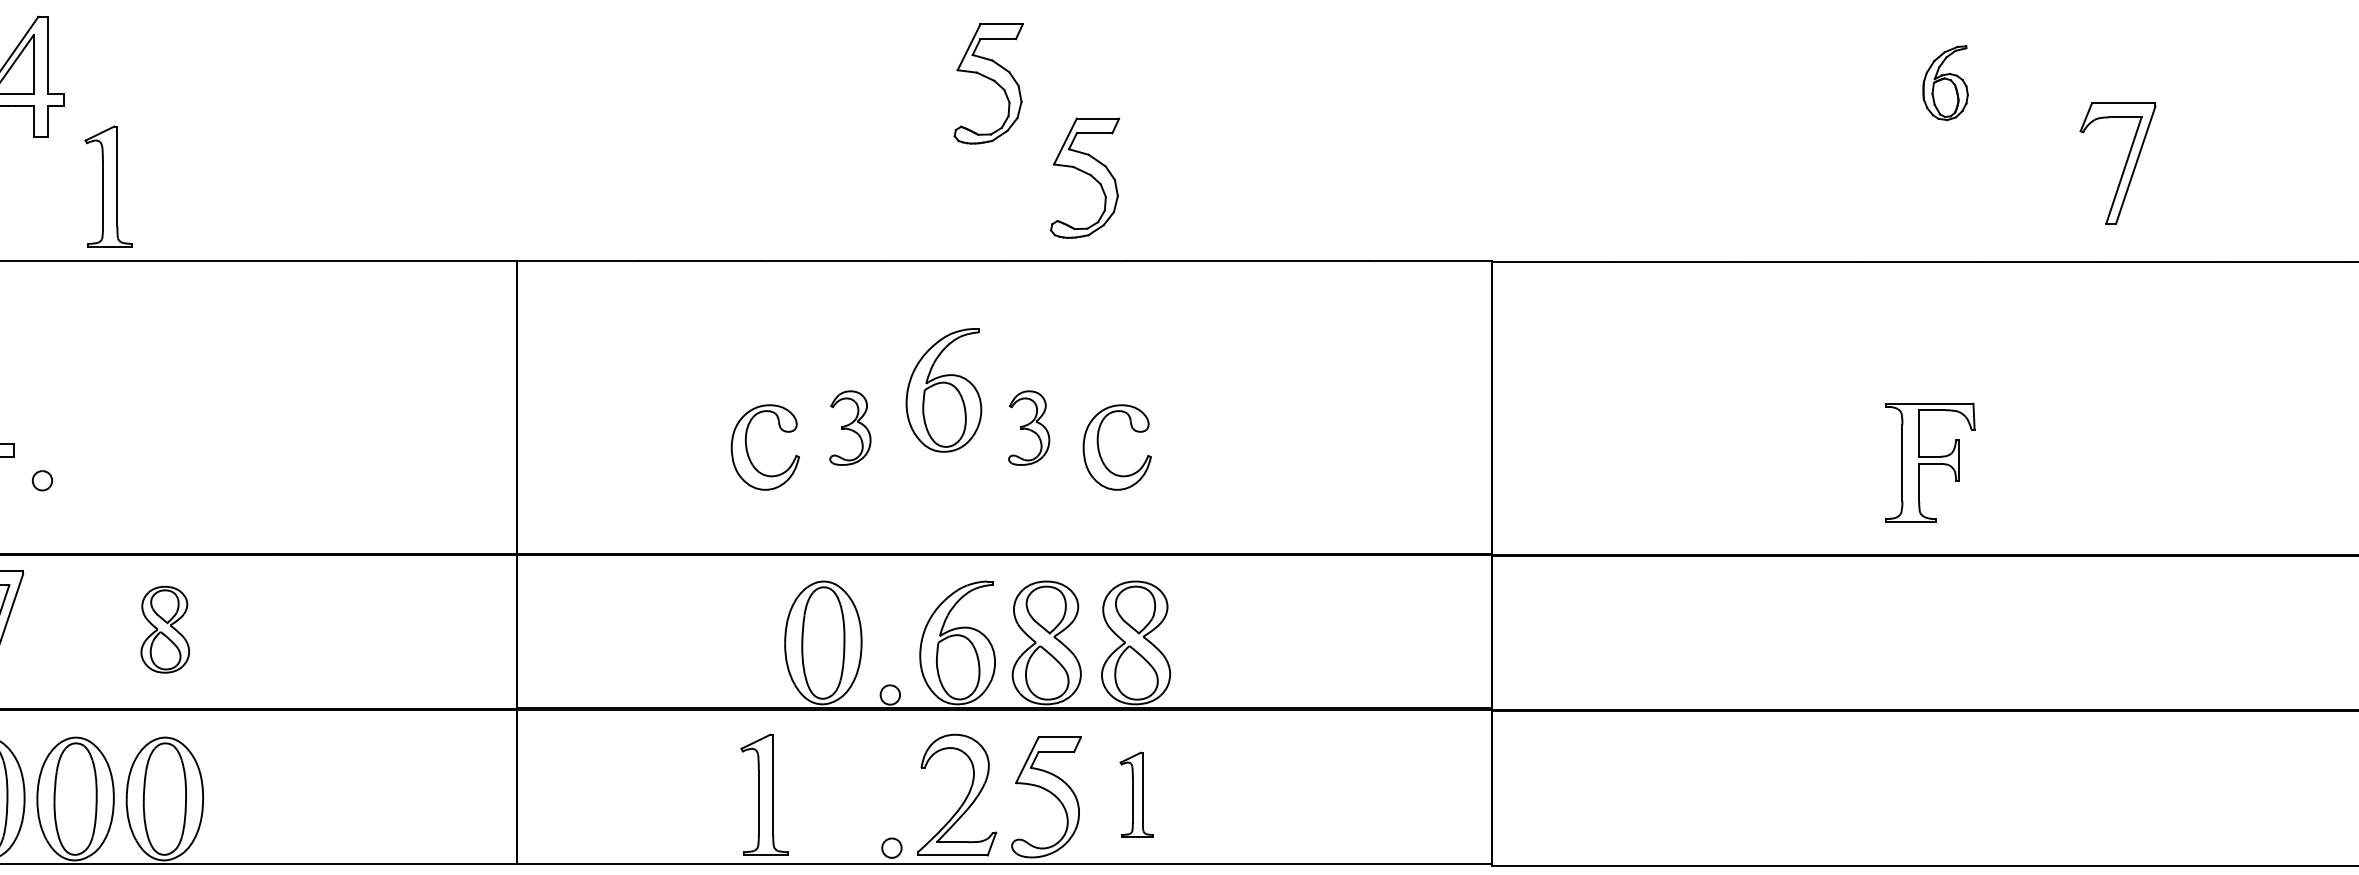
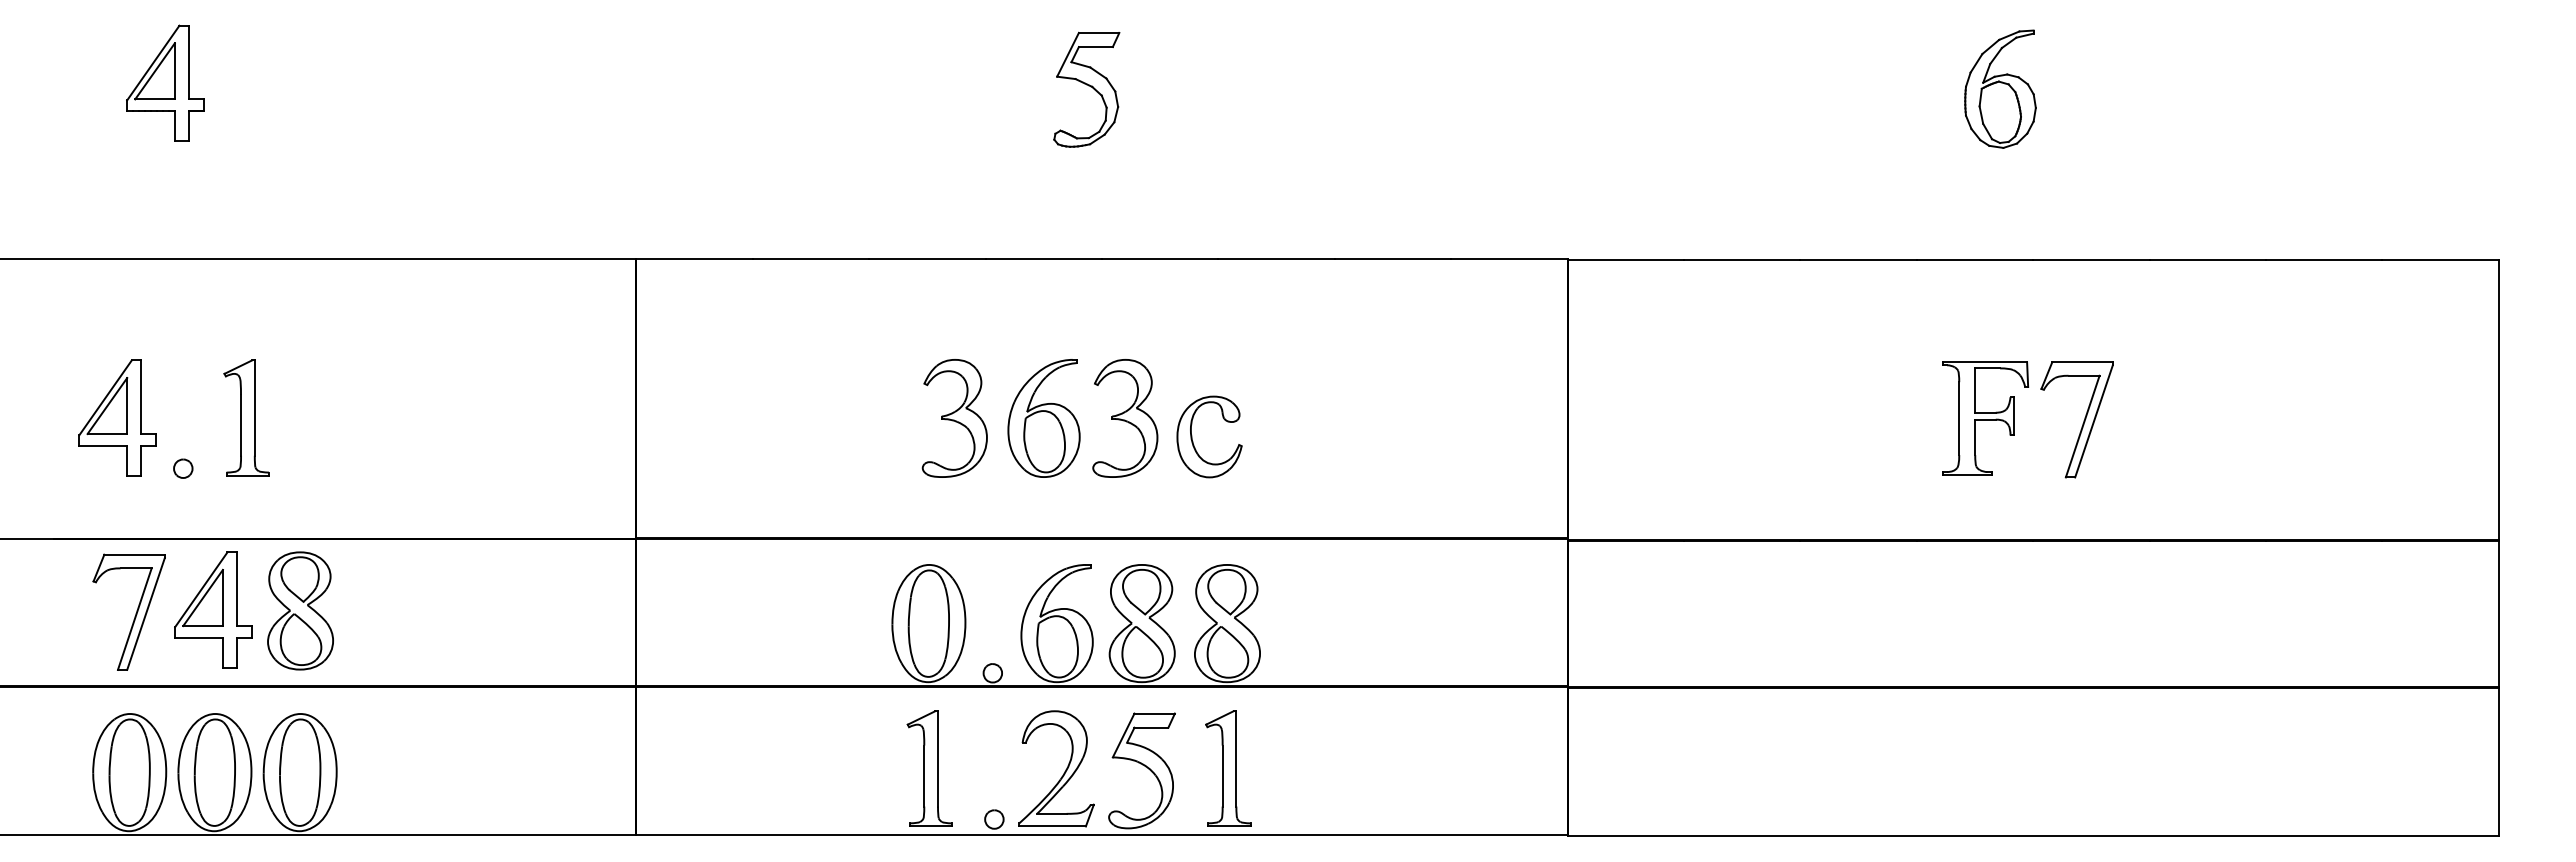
part: (1945, 82) -> (2000, 88), size x1.67
part: (2124, 164) -> (2083, 420), moved
part: (1084, 177) -> (1178, 179), removed
part: (108, 186) -> (246, 417), moved
part: (943, 390) -> (1043, 418), moved
part: (850, 428) -> (954, 418), size x1.67
part: (1029, 428) -> (1125, 418), size x1.67
part: (748, 452) -> (857, 441), removed
part: (1929, 462) -> (1985, 418), moved
part: (74, 628) -> (213, 609), added
part: (165, 629) -> (300, 610), size x1.43
part: (764, 794) -> (929, 768), moved
part: (1137, 794) -> (1228, 768), size x1.43

